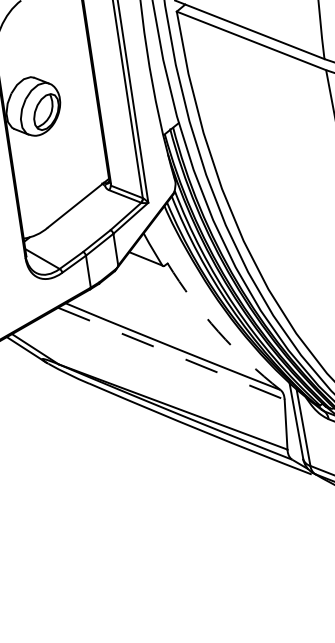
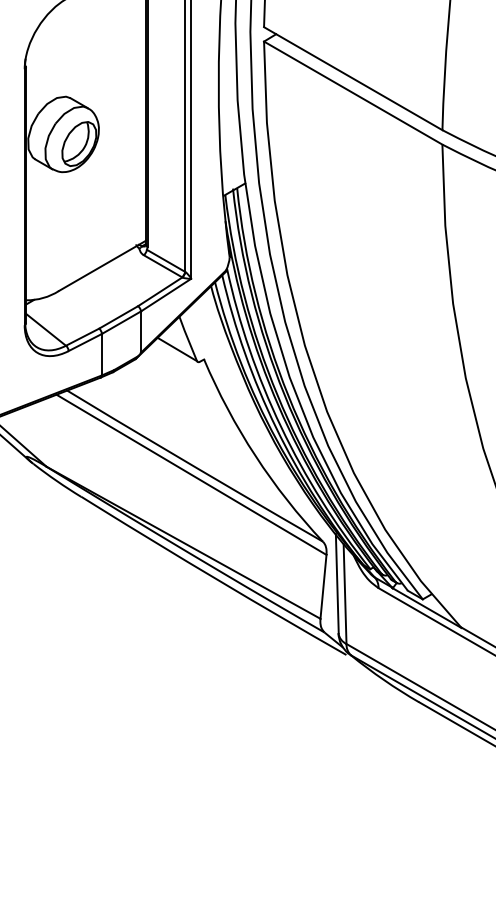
arc: (218, 331) -> (255, 455), dashed -> solid
line: (171, 353) -> (191, 474), dashed -> solid

